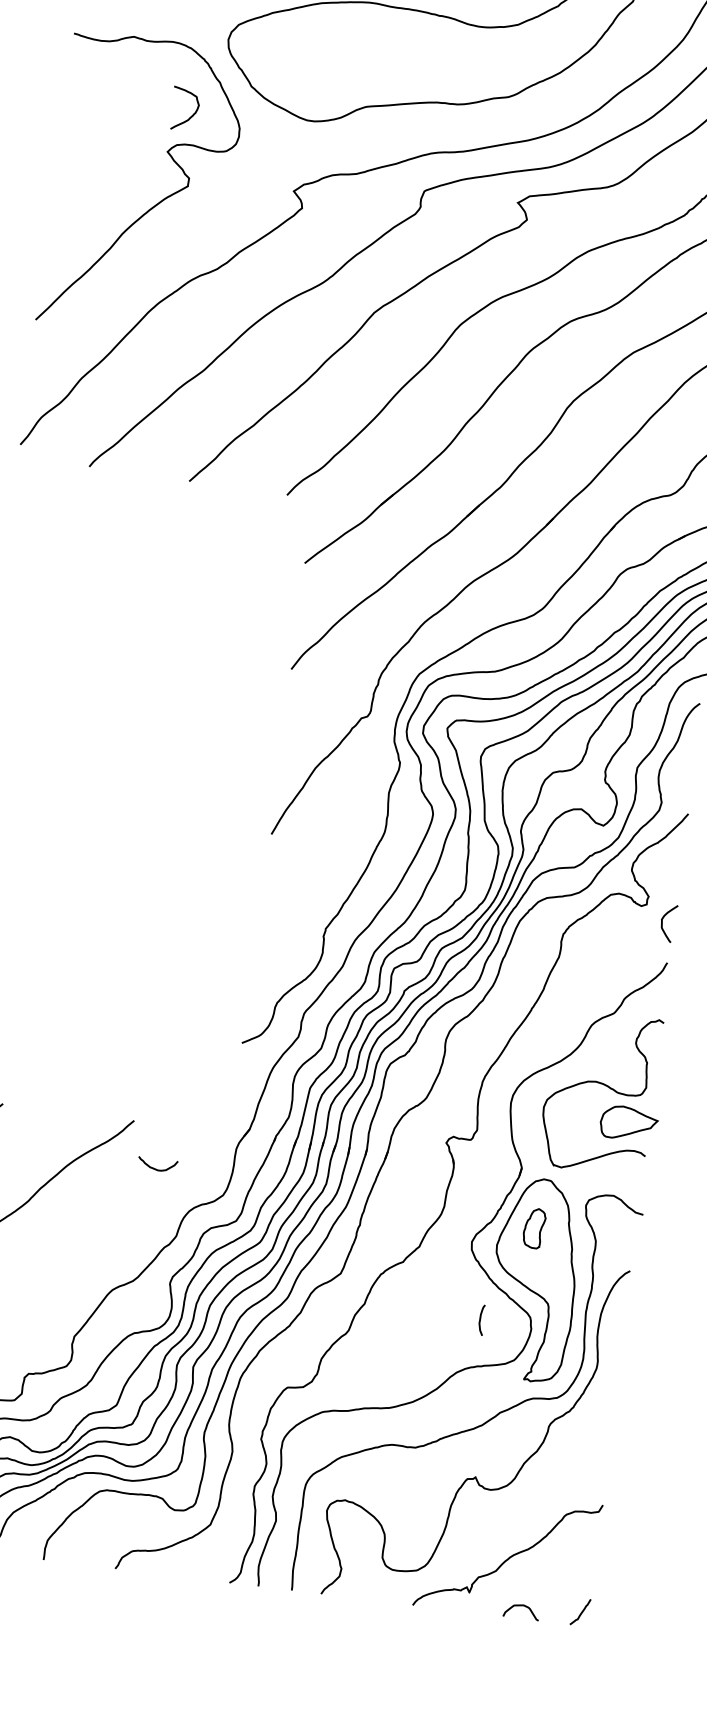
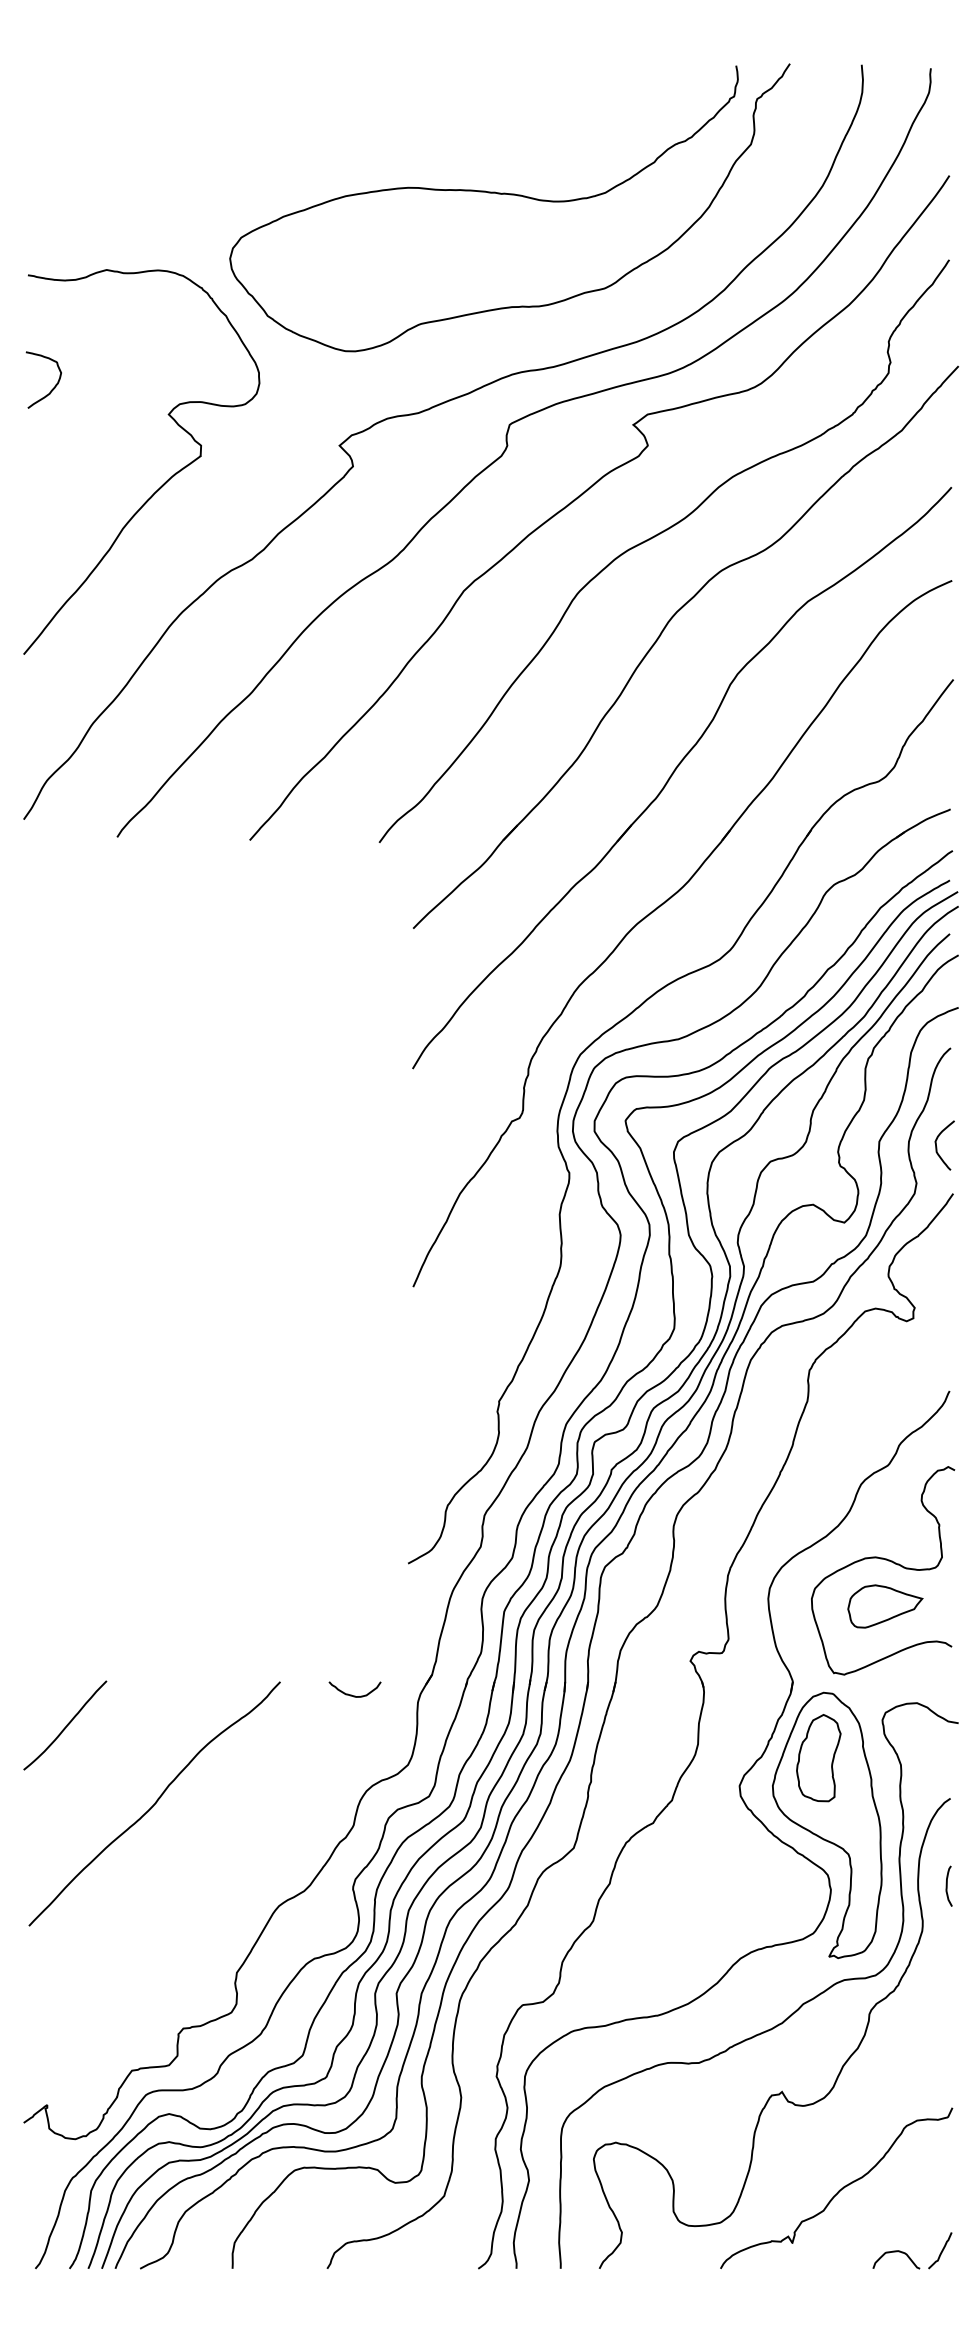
curve: (190, 116) -> (52, 388), moved
curve: (662, 924) -> (937, 1147), moved
part: (629, 1123) -> (885, 1606), moved
curve: (154, 1168) -> (351, 1694), moved
part: (534, 1228) -> (818, 1758), size x1.67
curve: (480, 1319) -> (947, 1885), moved
curve: (522, 1606) -> (896, 2252), moved

